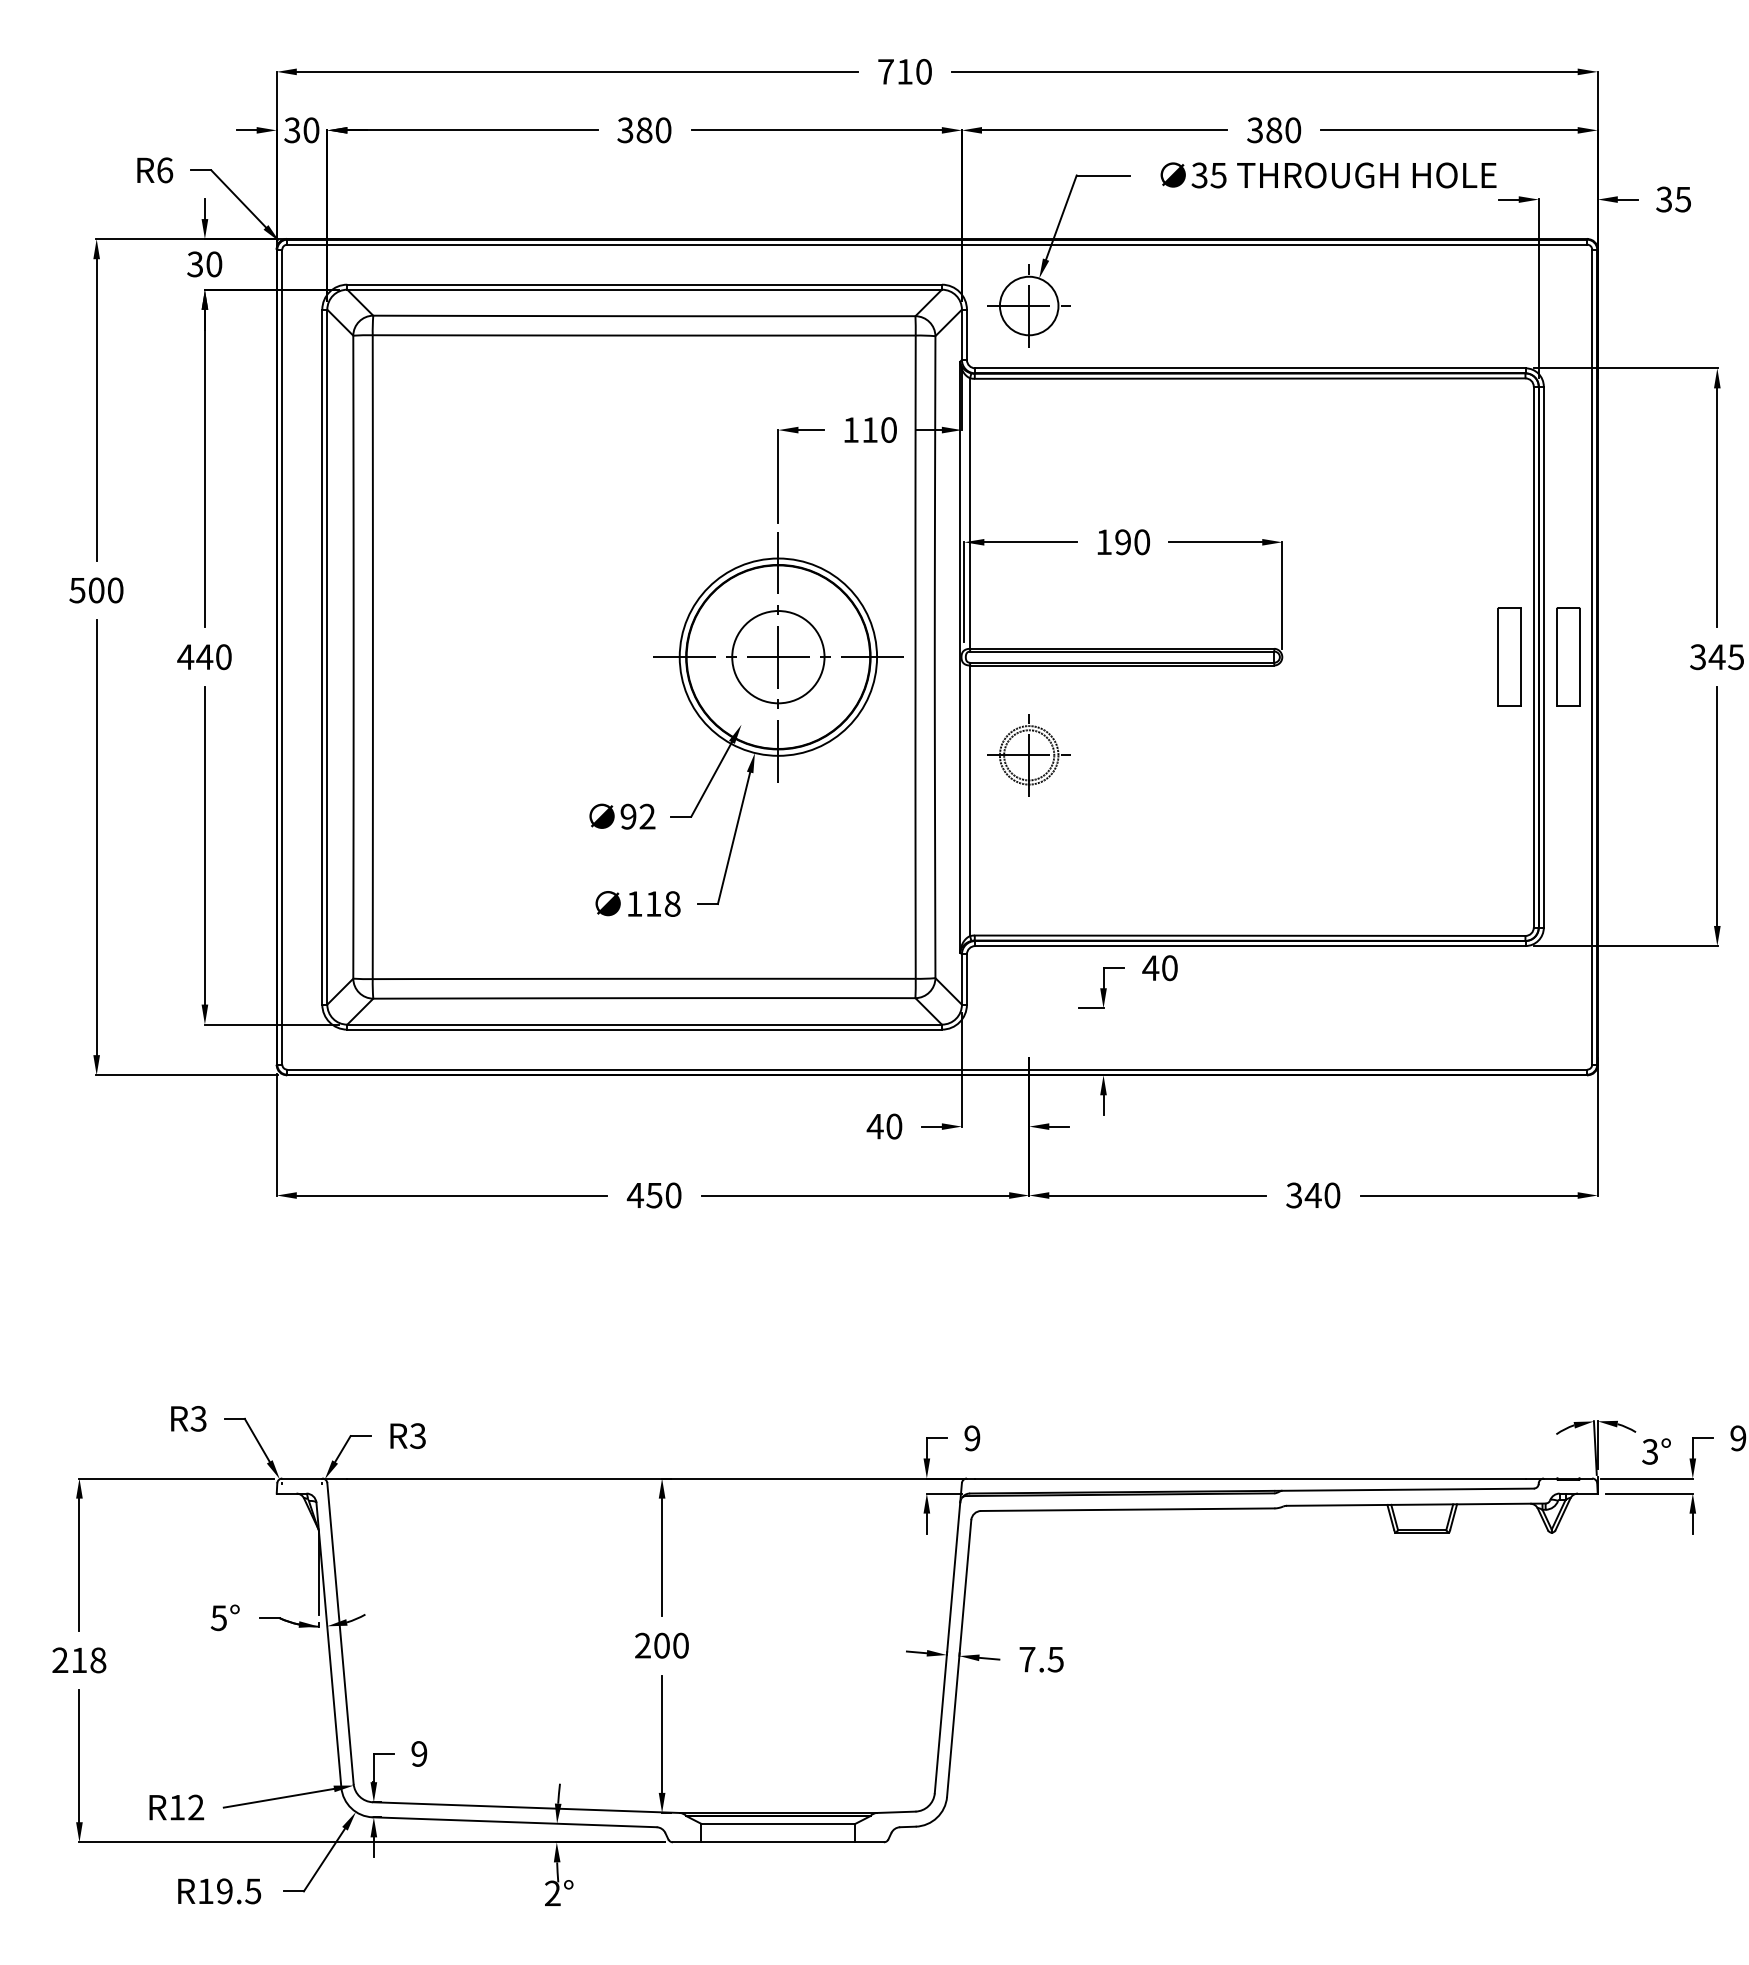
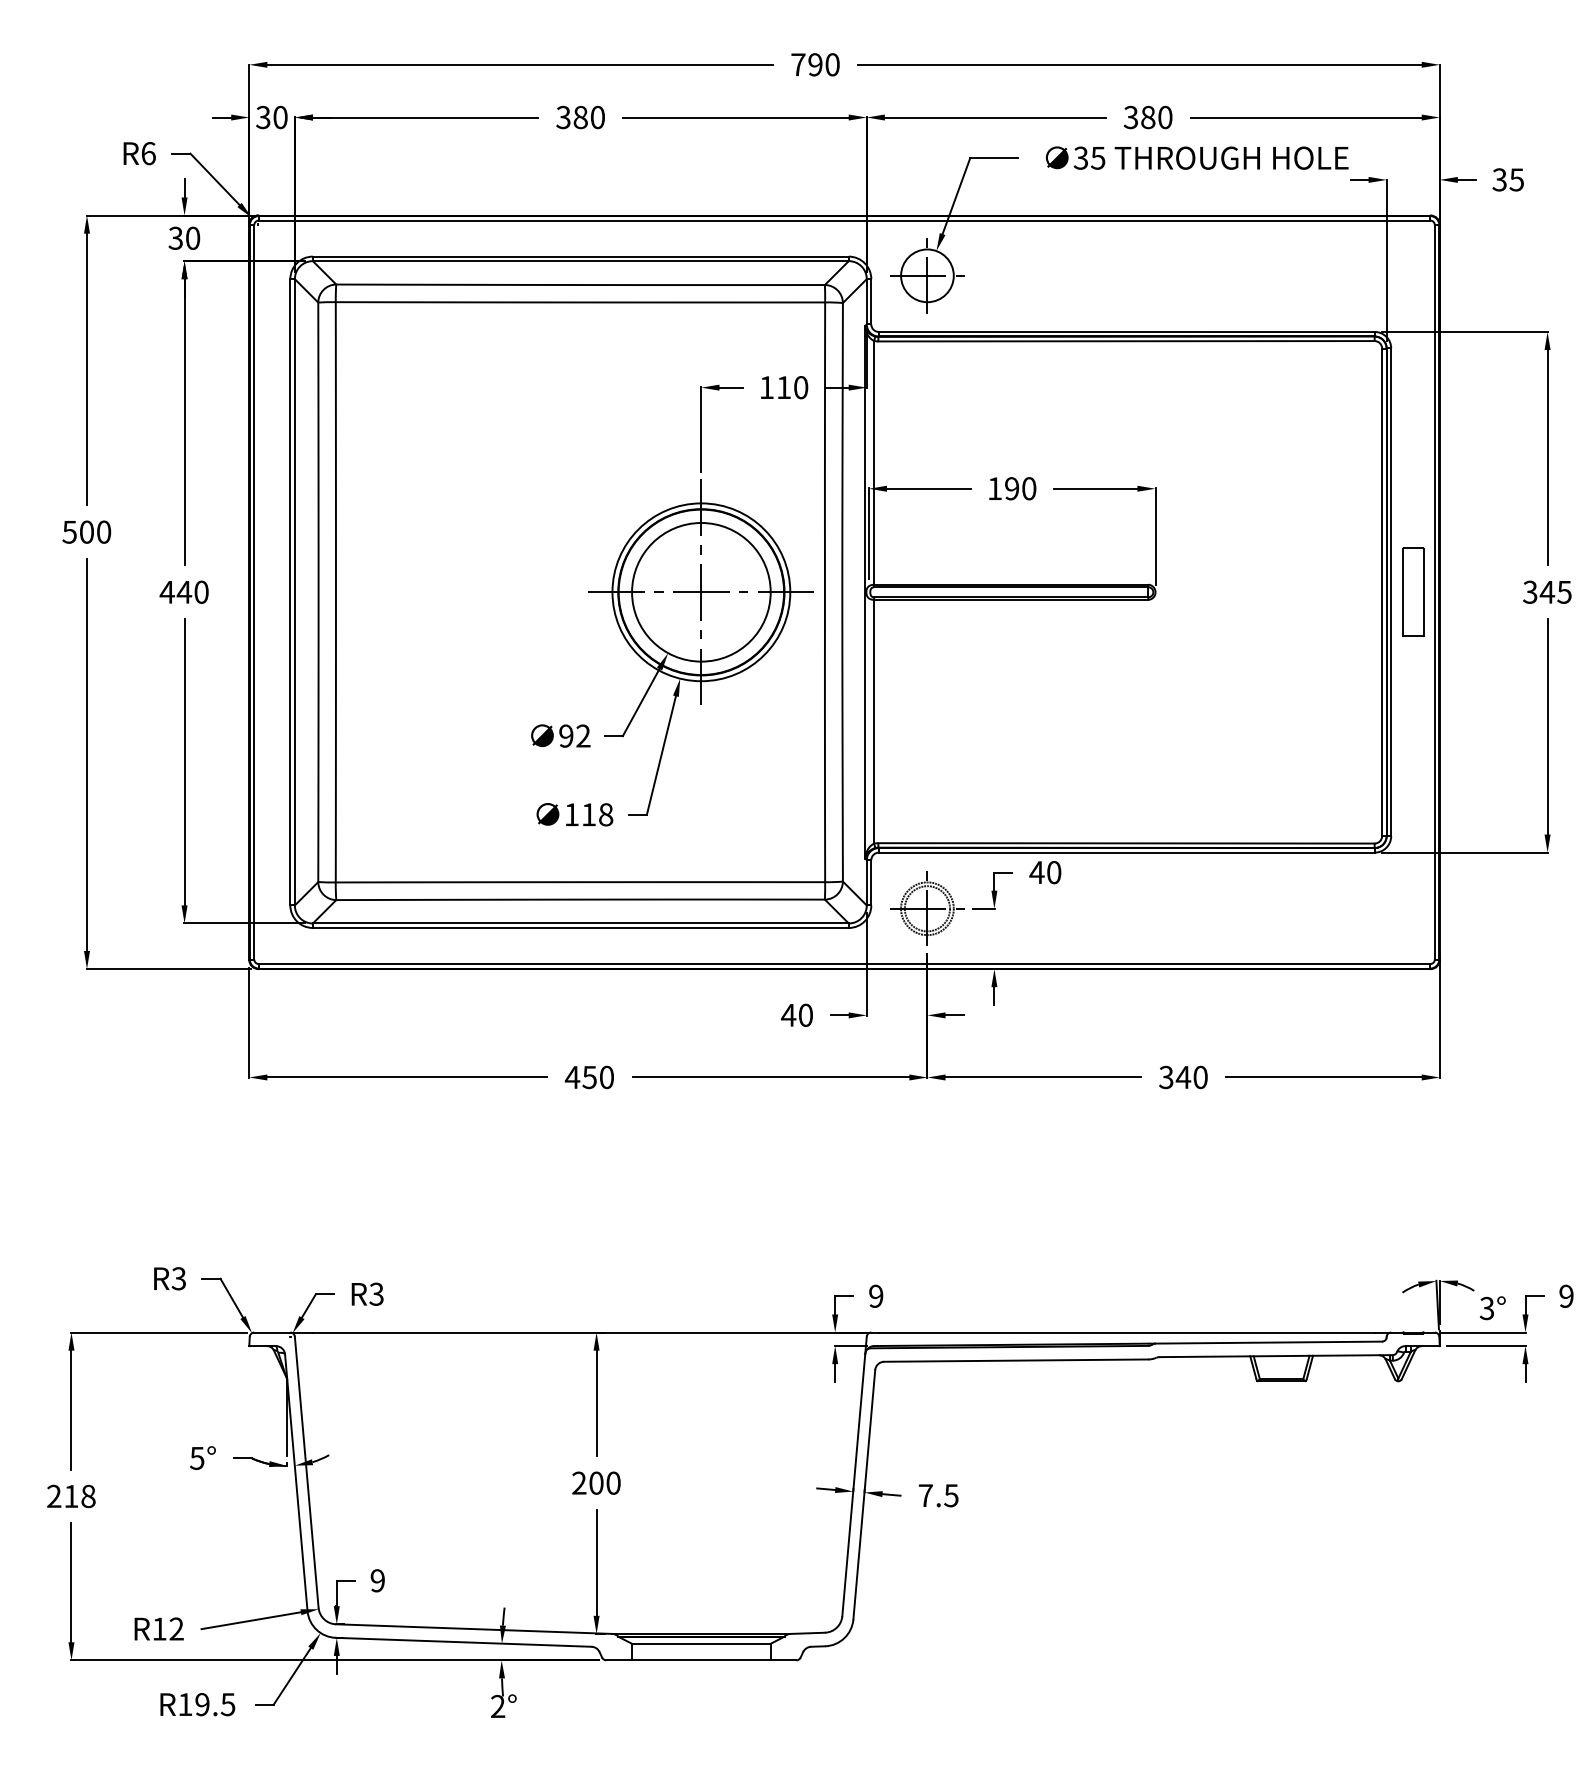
text: (905, 71) -> (815, 64), 710 -> 790
part: (1509, 656) -> (1360, 591), removed
circle: (778, 657) -> (701, 592), size x1.67
part: (1029, 755) -> (927, 908), moved

